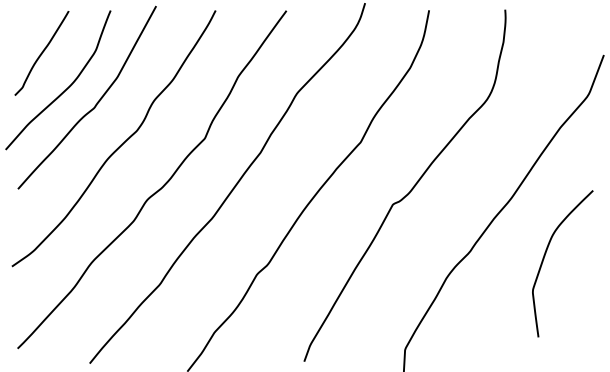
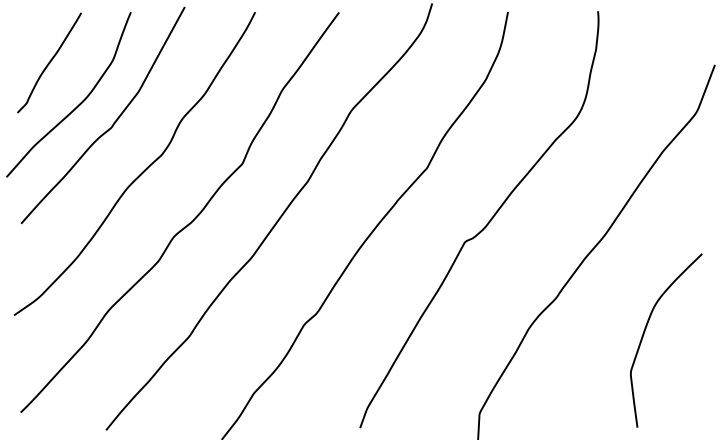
curve: (545, 256) -> (645, 331), moved

